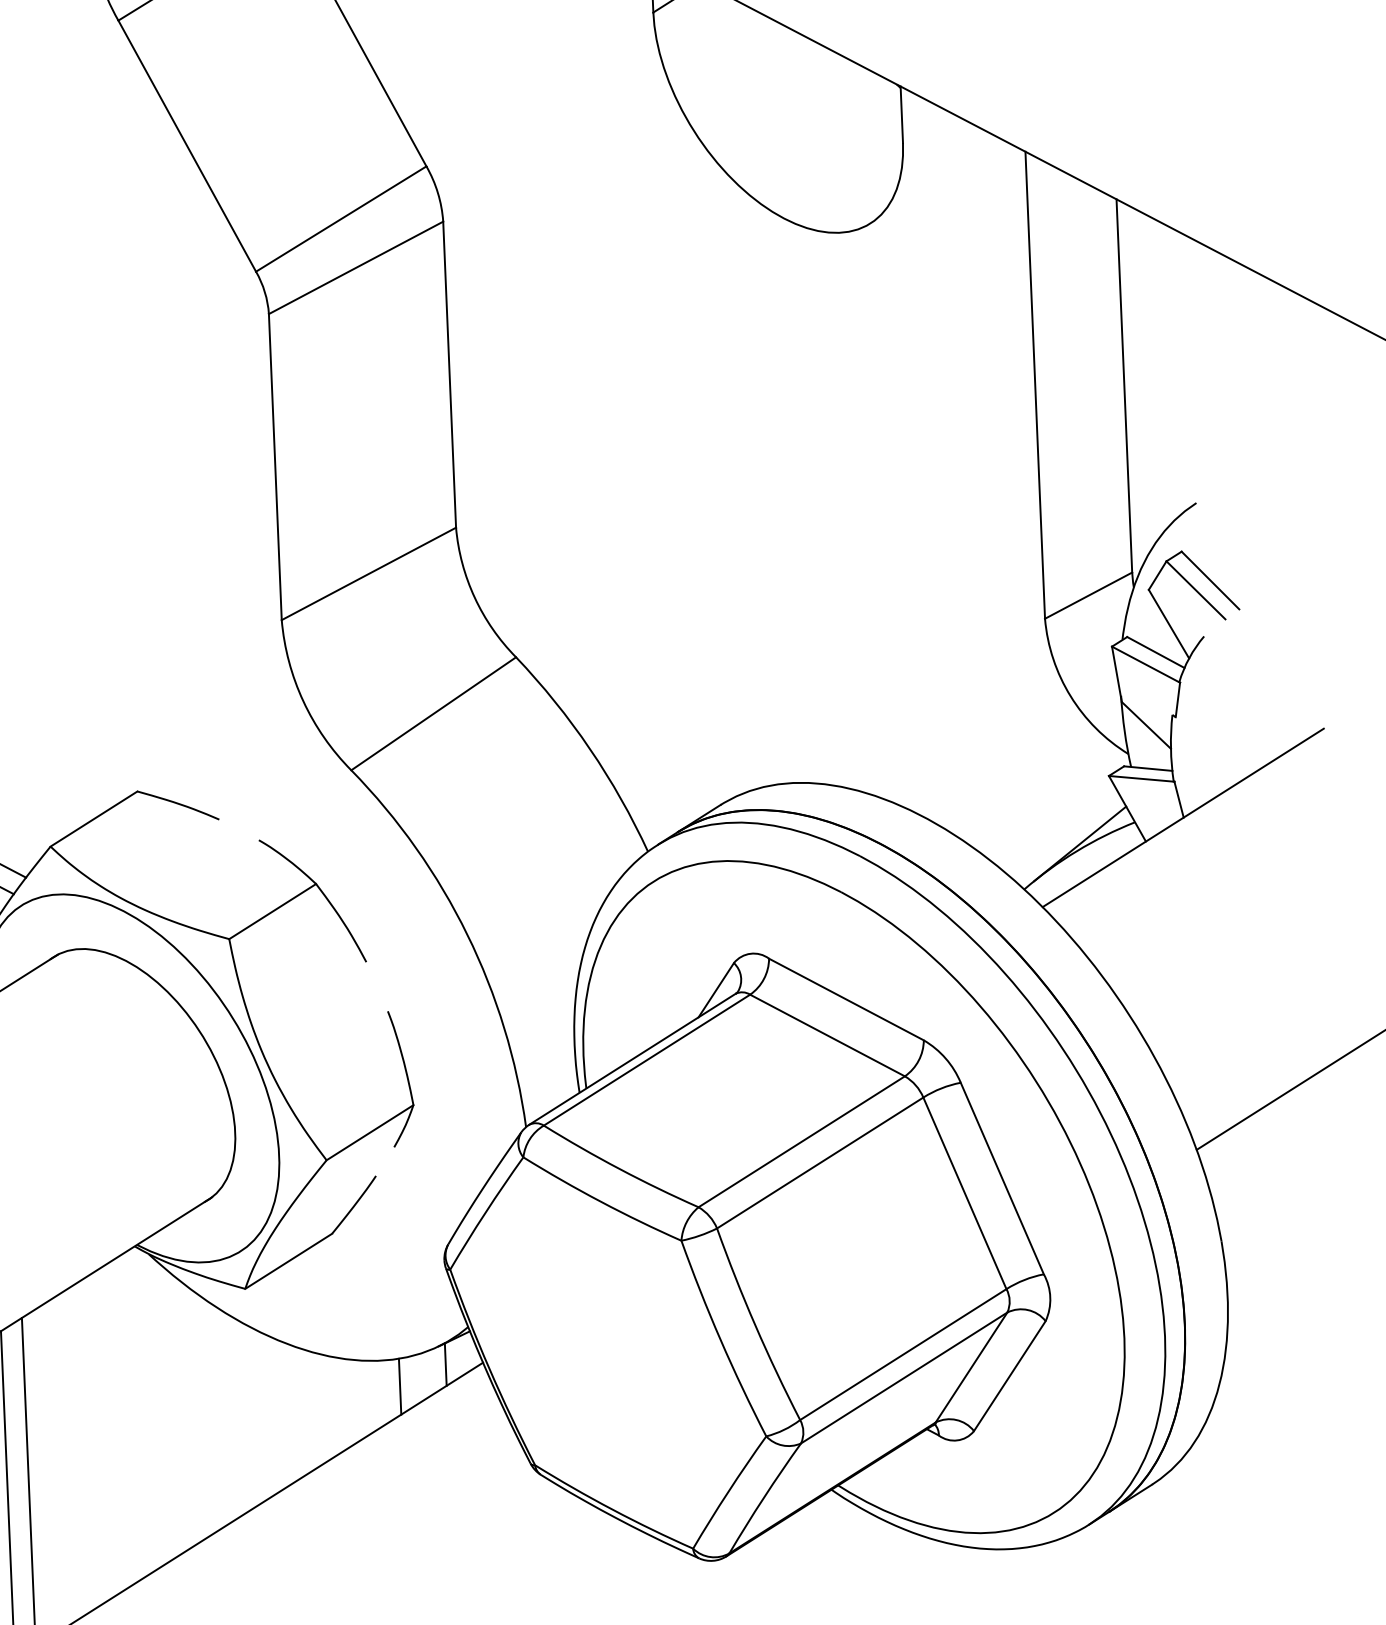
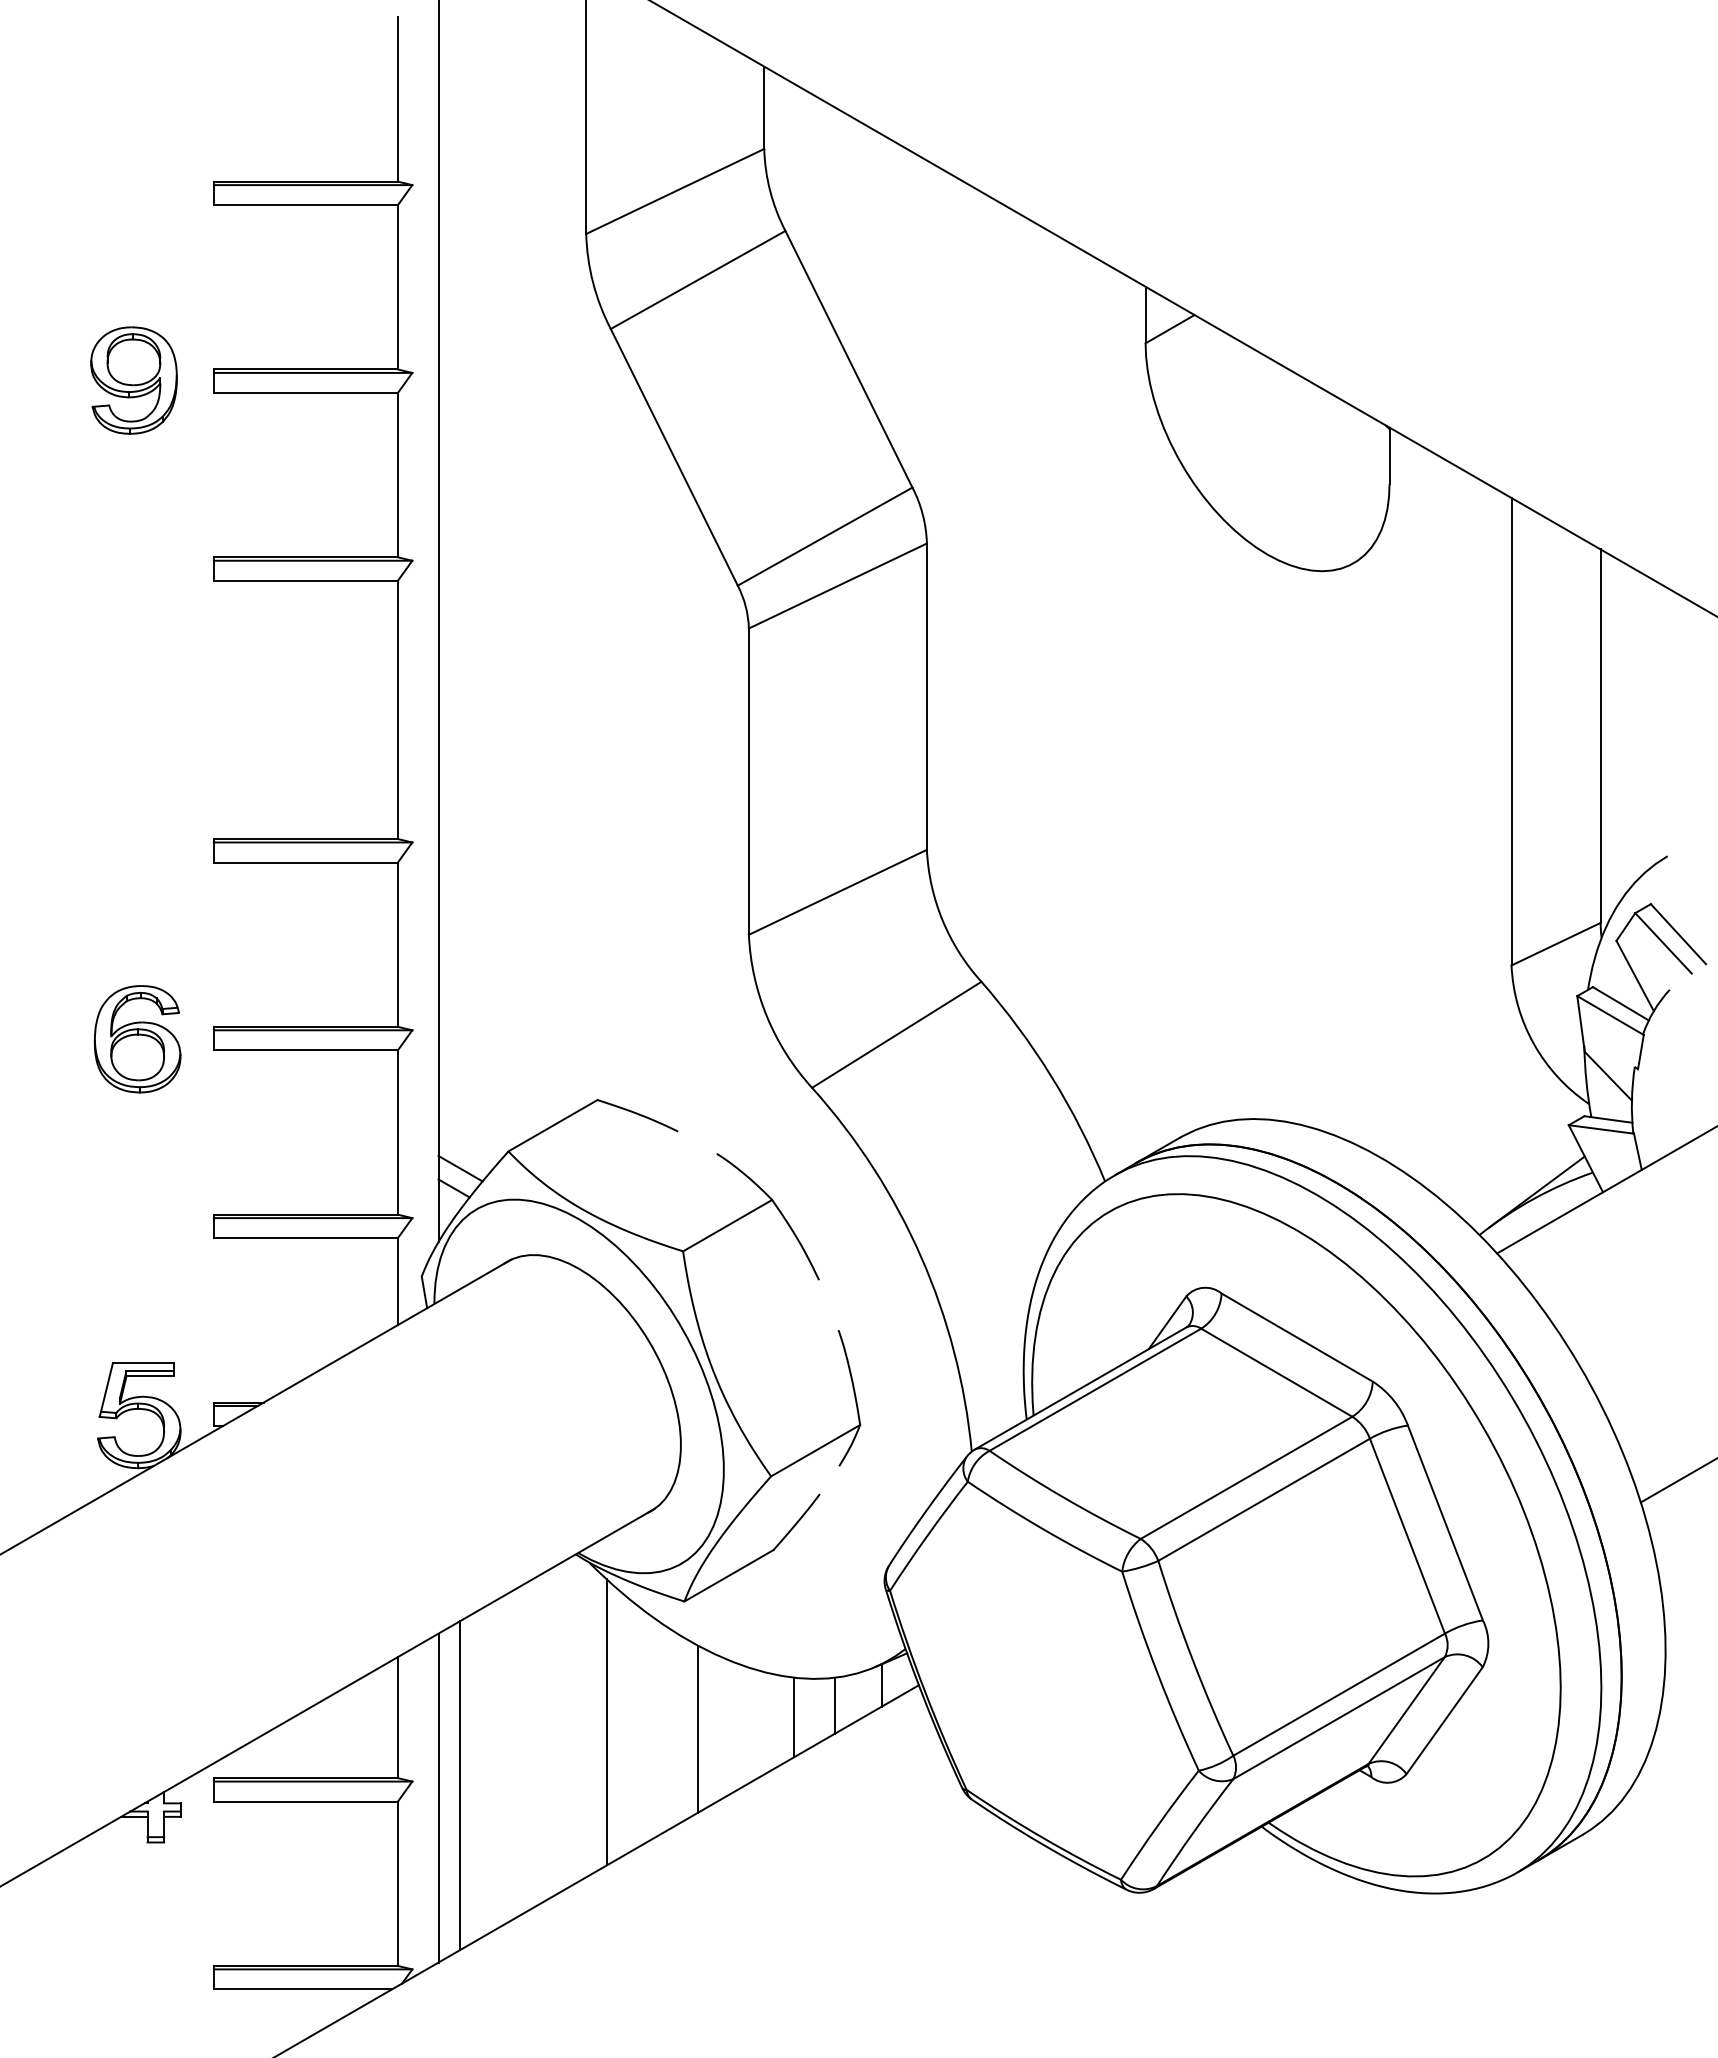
line: (360, 1400) -> (794, 1717), added
line: (172, 1413) -> (606, 1722), added
line: (264, 1415) -> (698, 1728), added

